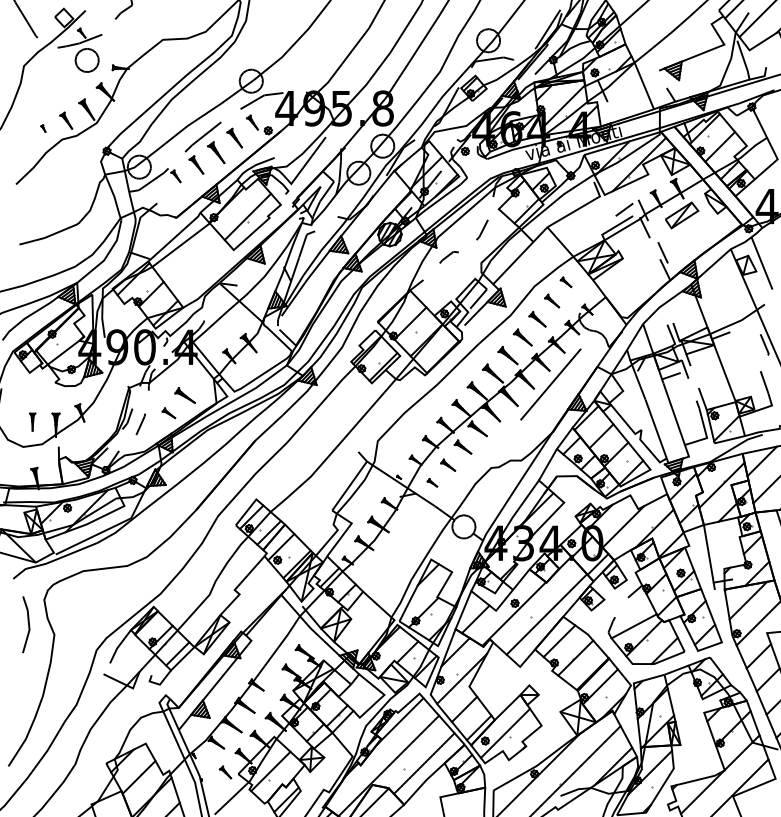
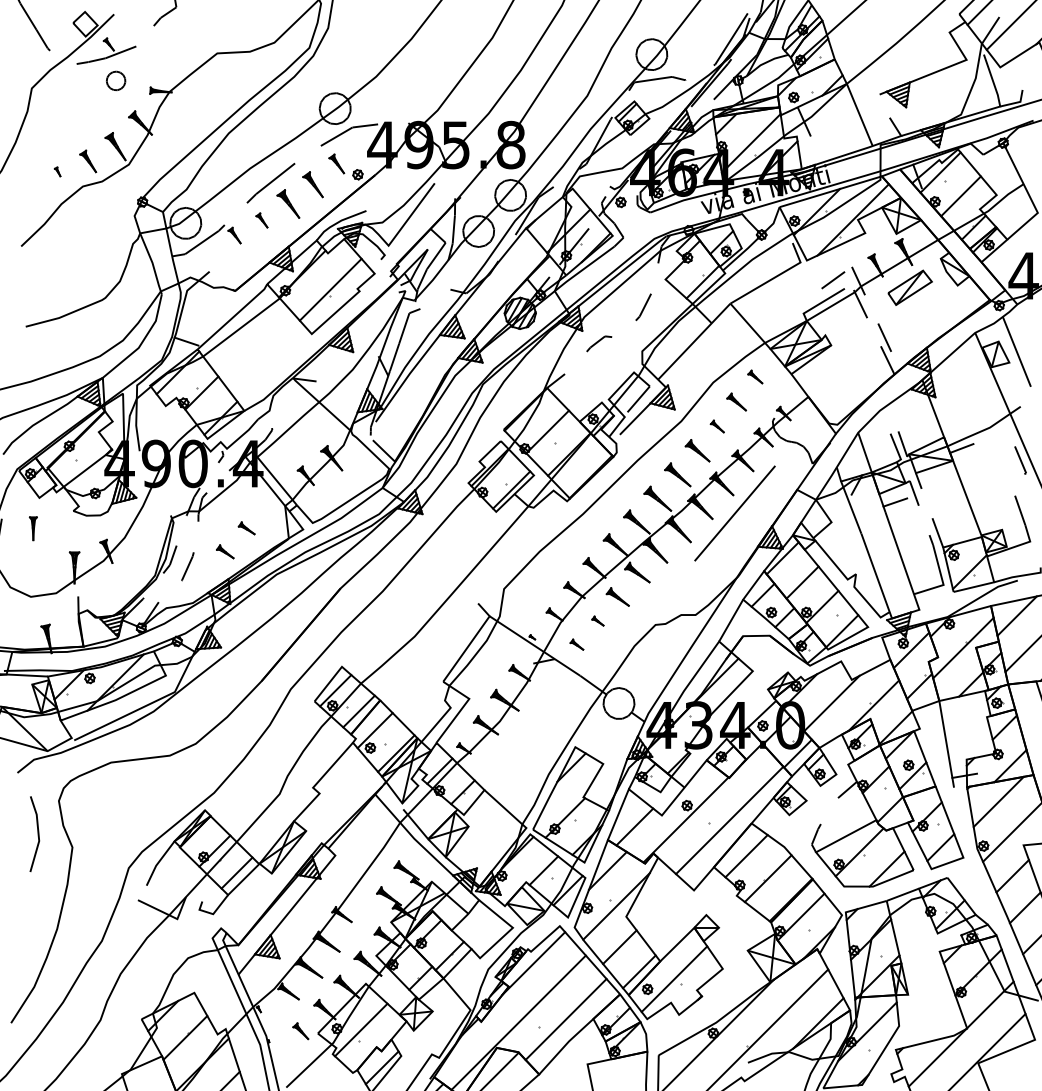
part: (86, 60) -> (115, 80), size x0.6
part: (196, 165) -> (261, 220), size x0.6
part: (537, 319) -> (717, 426), size x0.6
part: (184, 395) -> (246, 528), size x0.6
part: (32, 421) -> (32, 528), moved
part: (447, 464) -> (597, 620), size x0.6

